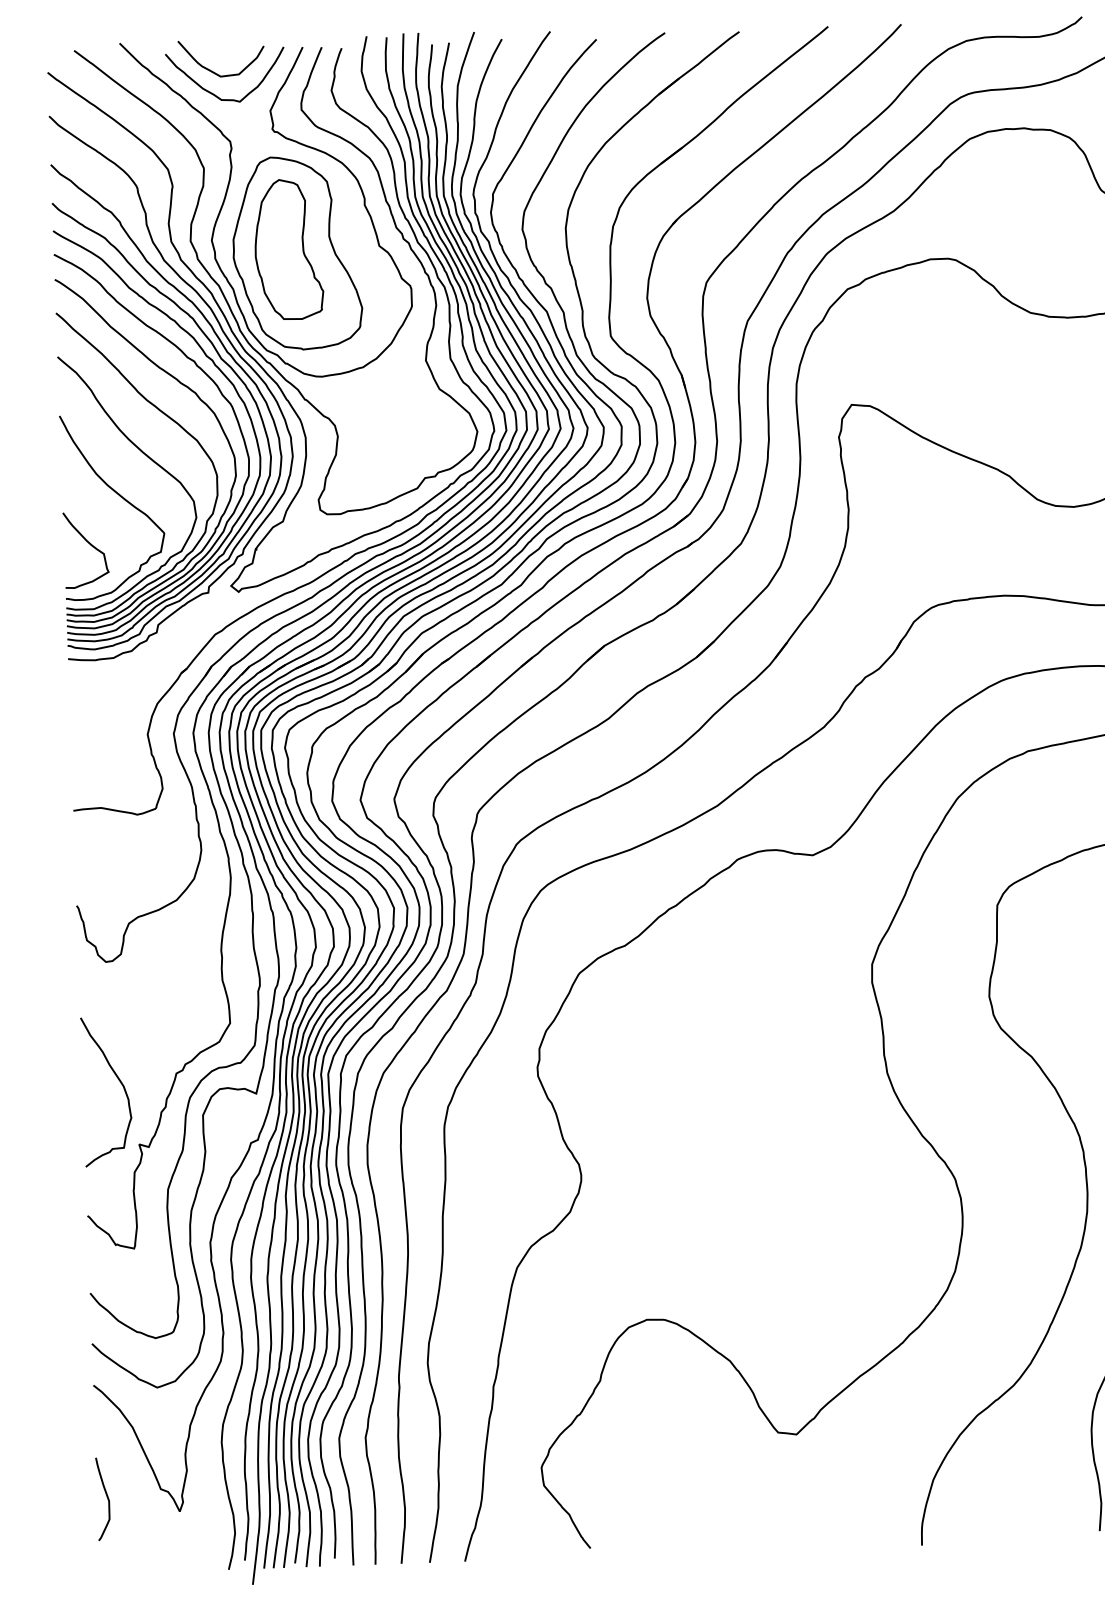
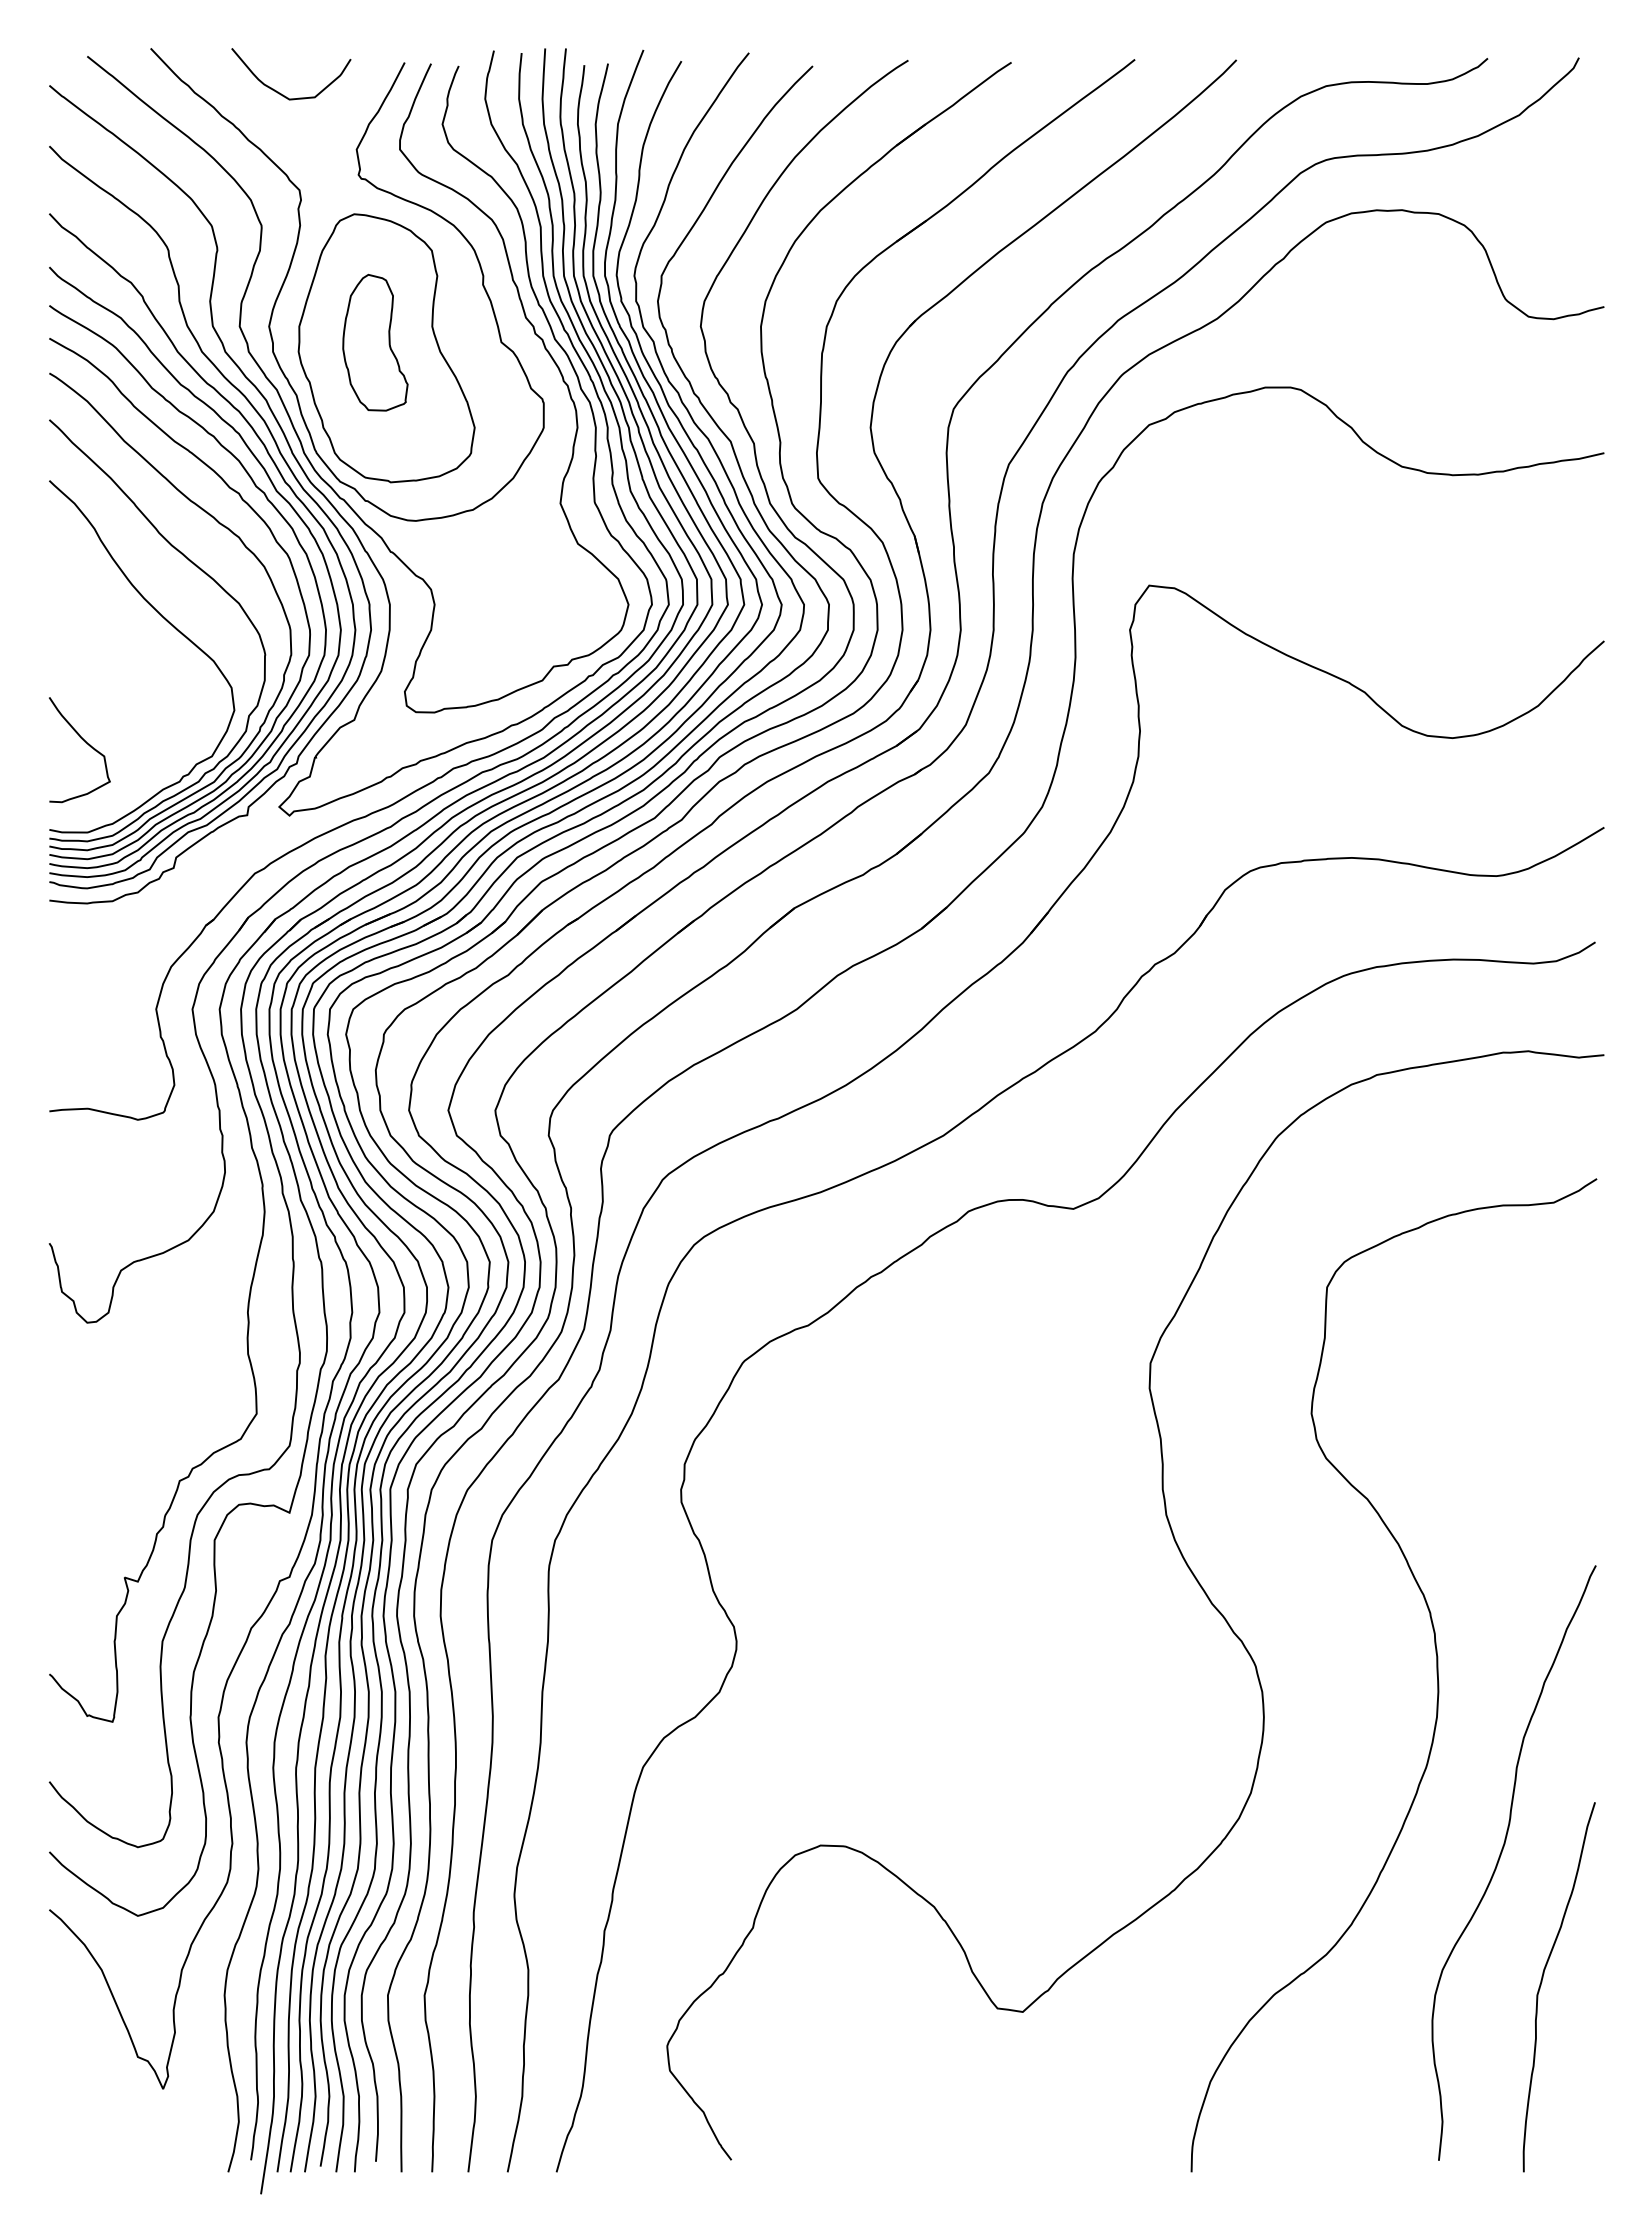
curve: (213, 93) -> (278, 122), removed
part: (288, 249) -> (375, 342), size x0.7
curve: (120, 497) -> (130, 678), removed
curve: (119, 1081) -> (100, 1489), removed
curve: (106, 1497) -> (62, 2065), removed

